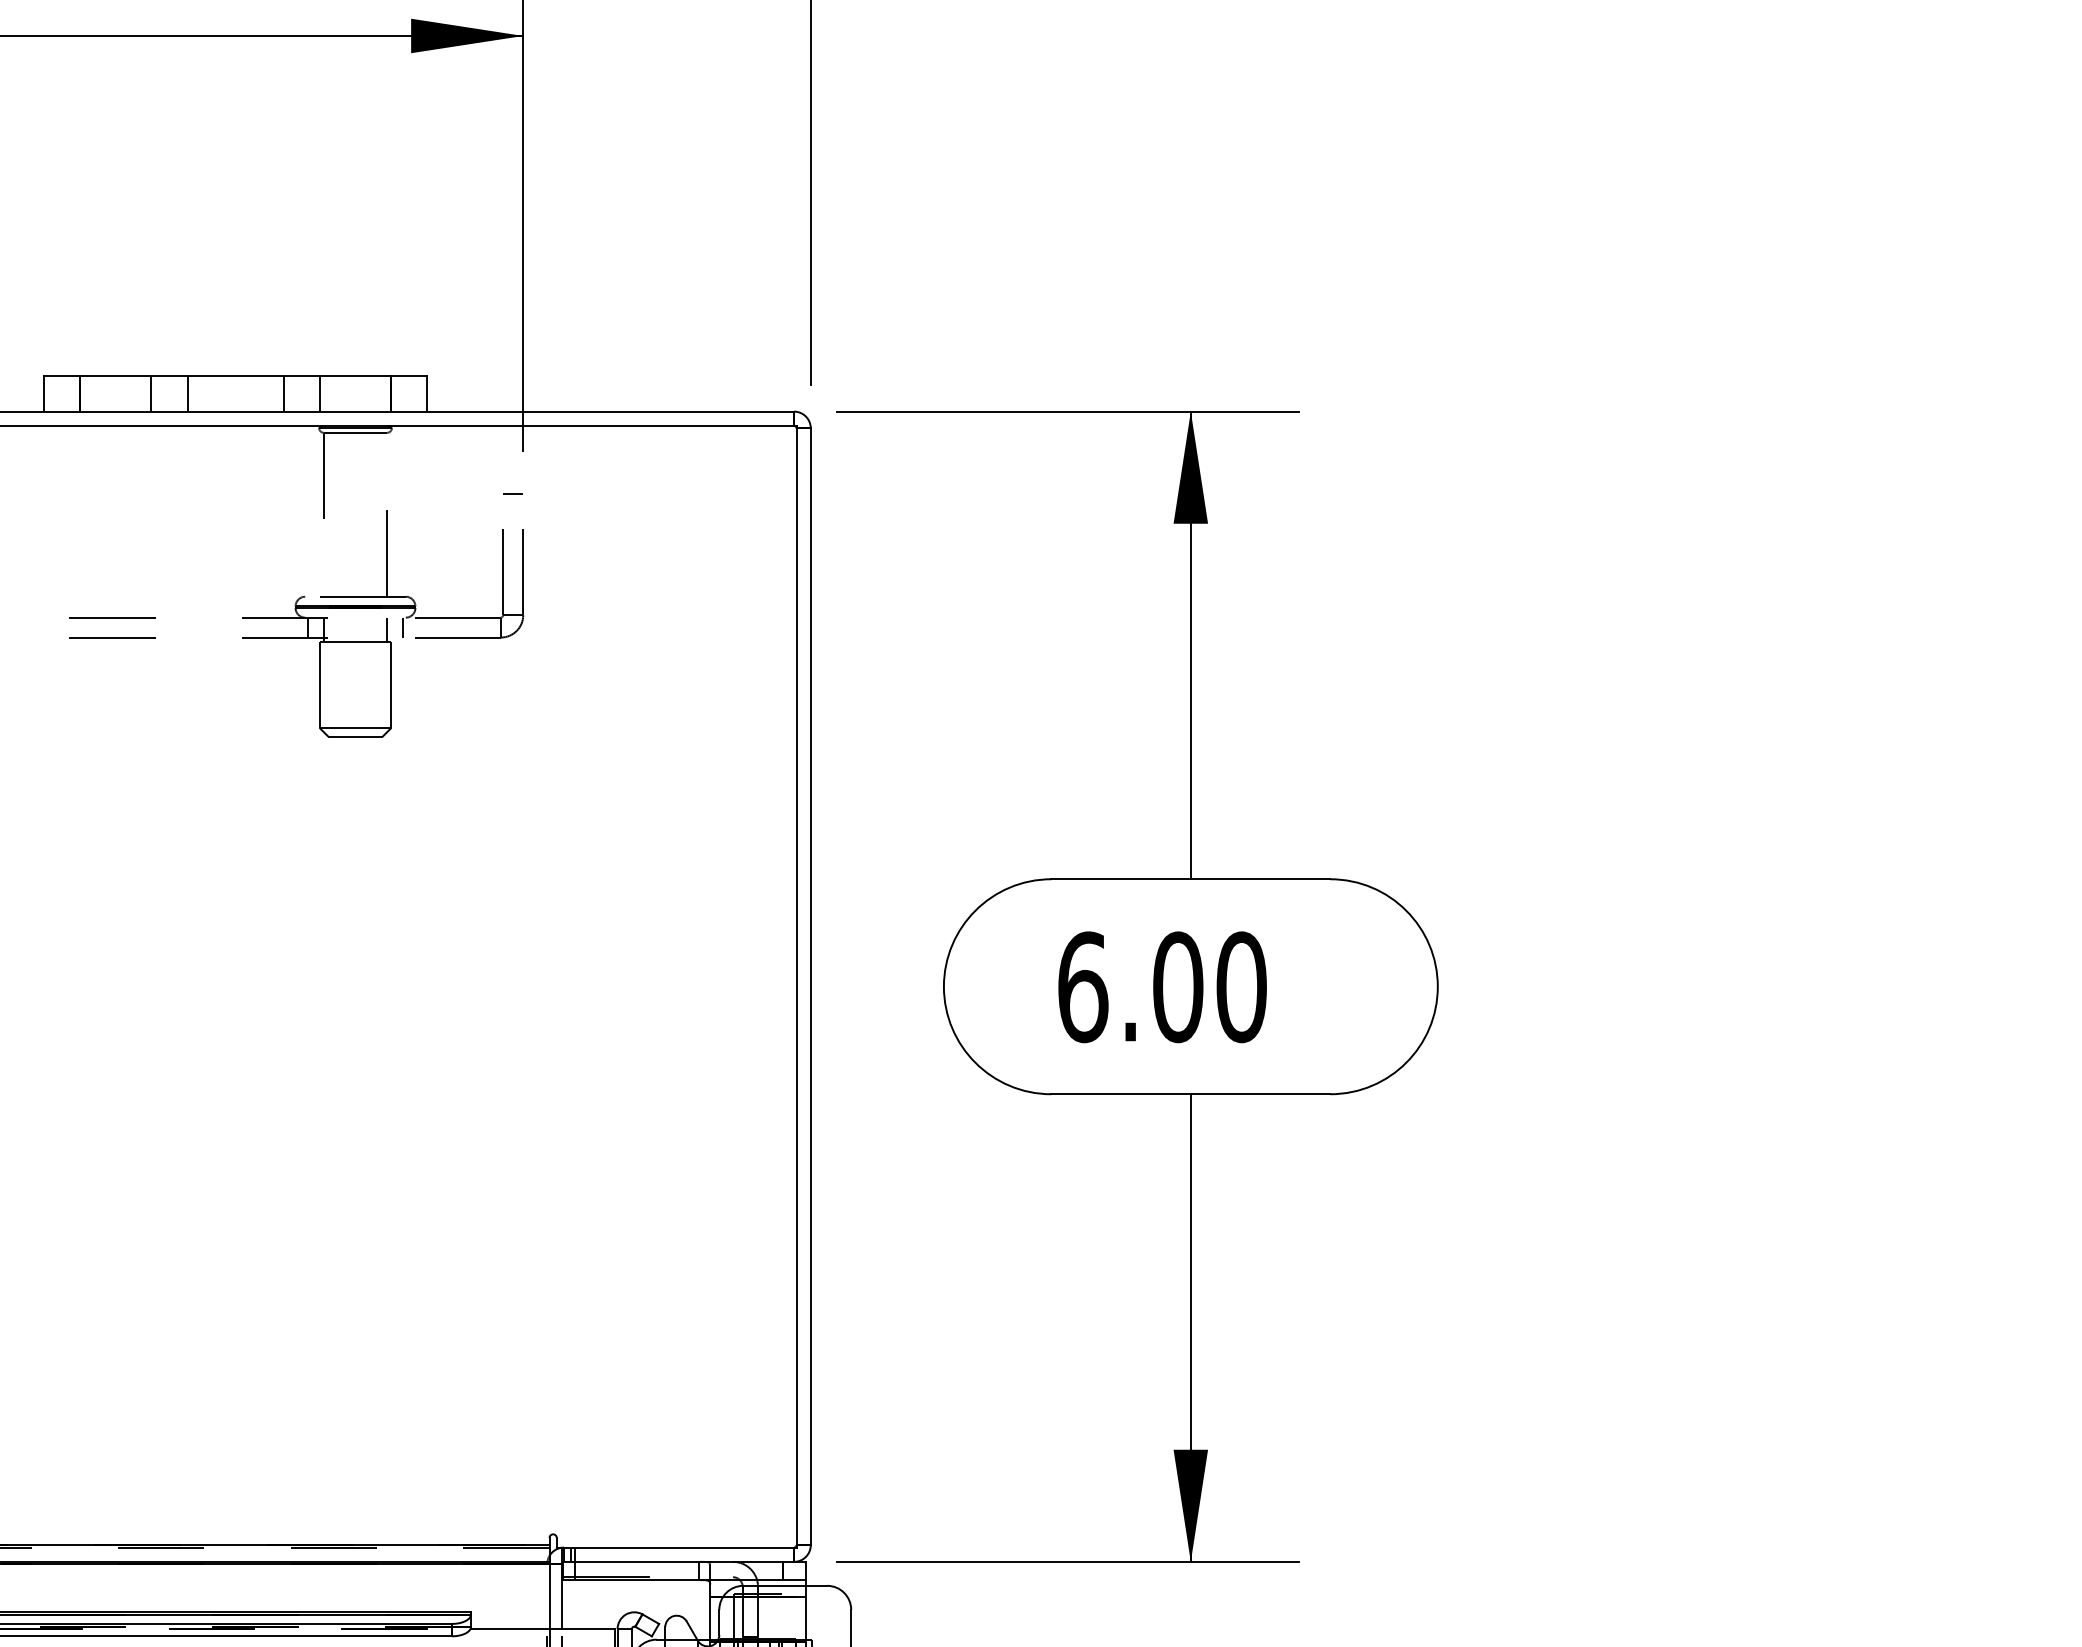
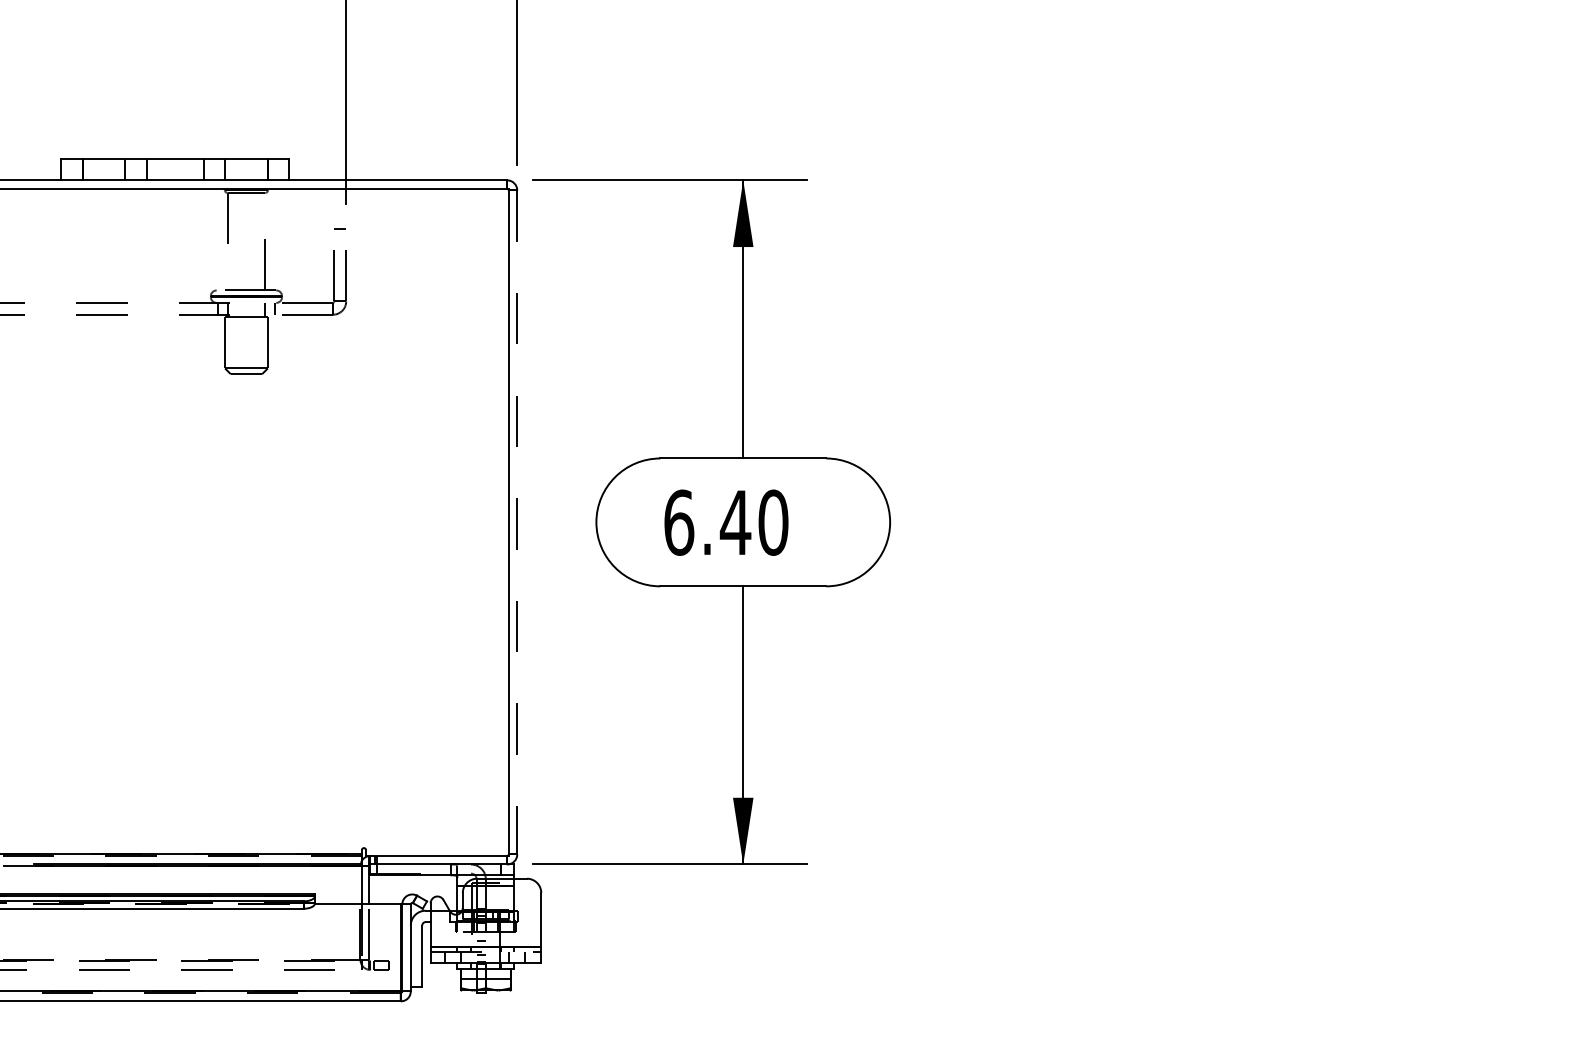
line: (811, 986) -> (517, 522), solid -> dashed
text: (1177, 986) -> (735, 522), 6.00 -> 6.40

